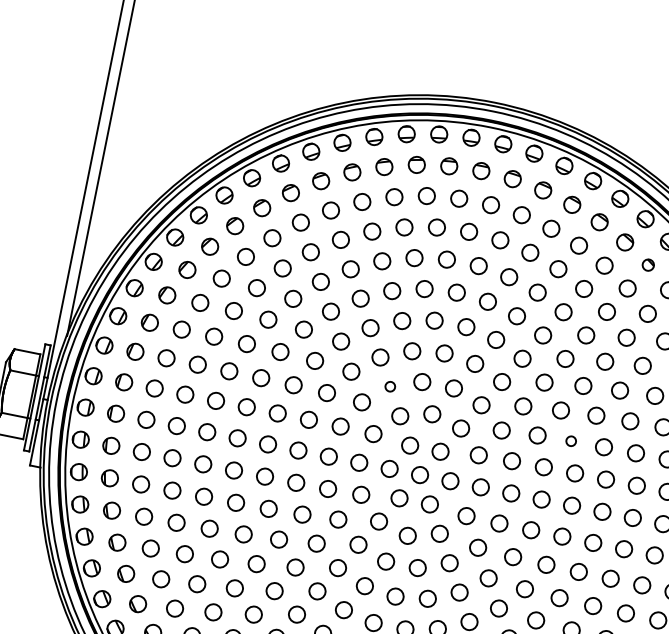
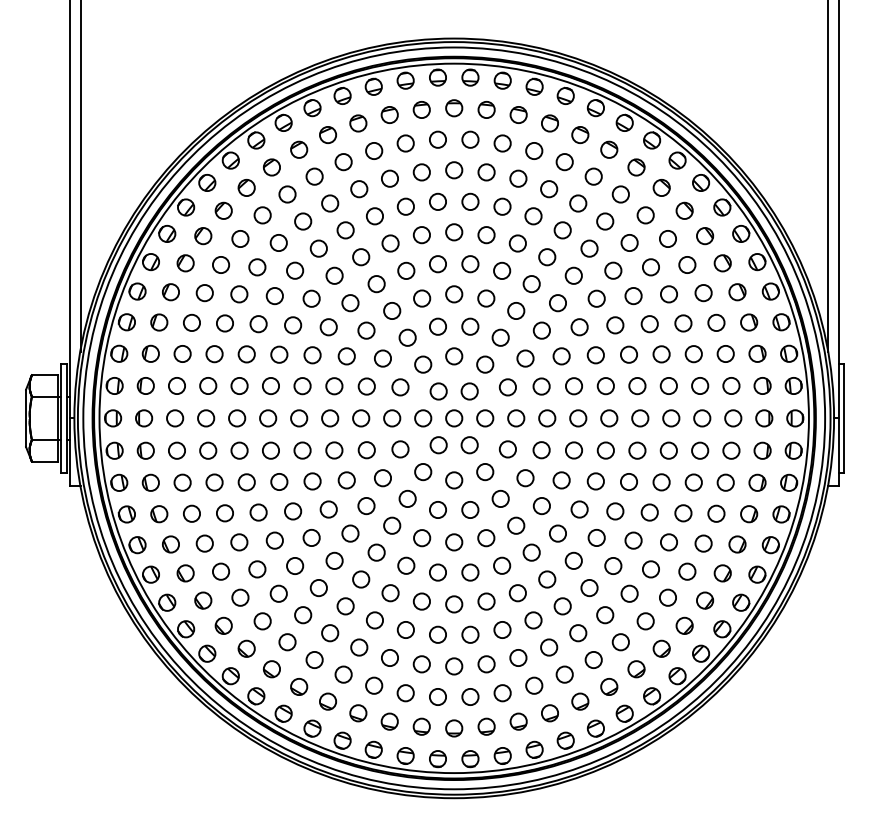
part: (648, 265) -> (636, 167), size x1.43
circle: (390, 386) -> (407, 337), size x1.67
circle: (570, 441) -> (595, 355), size x1.67

